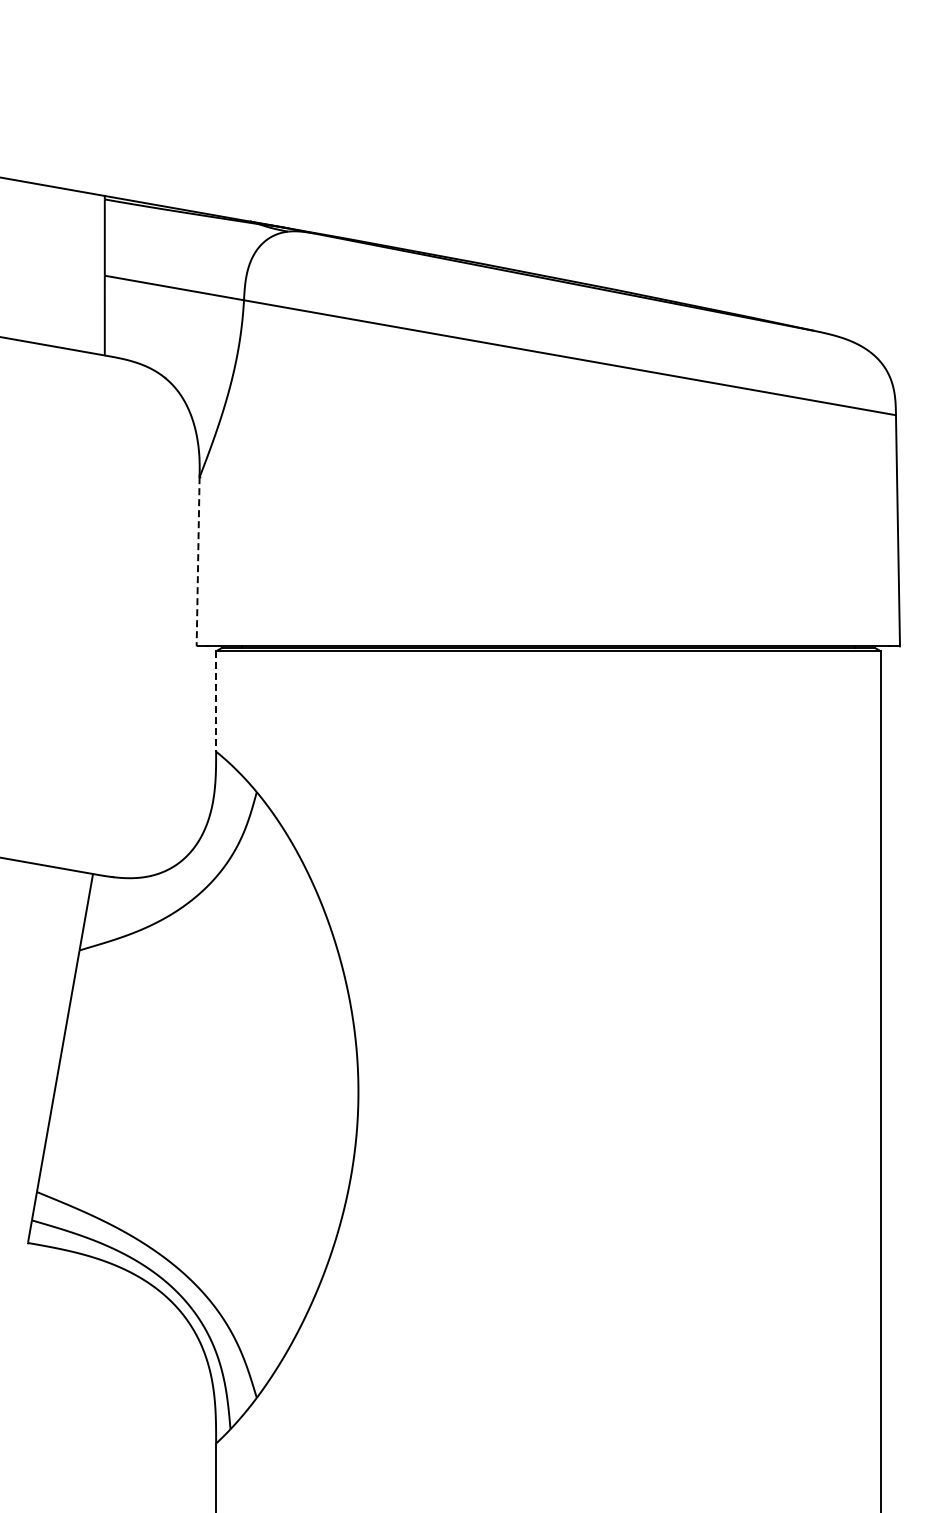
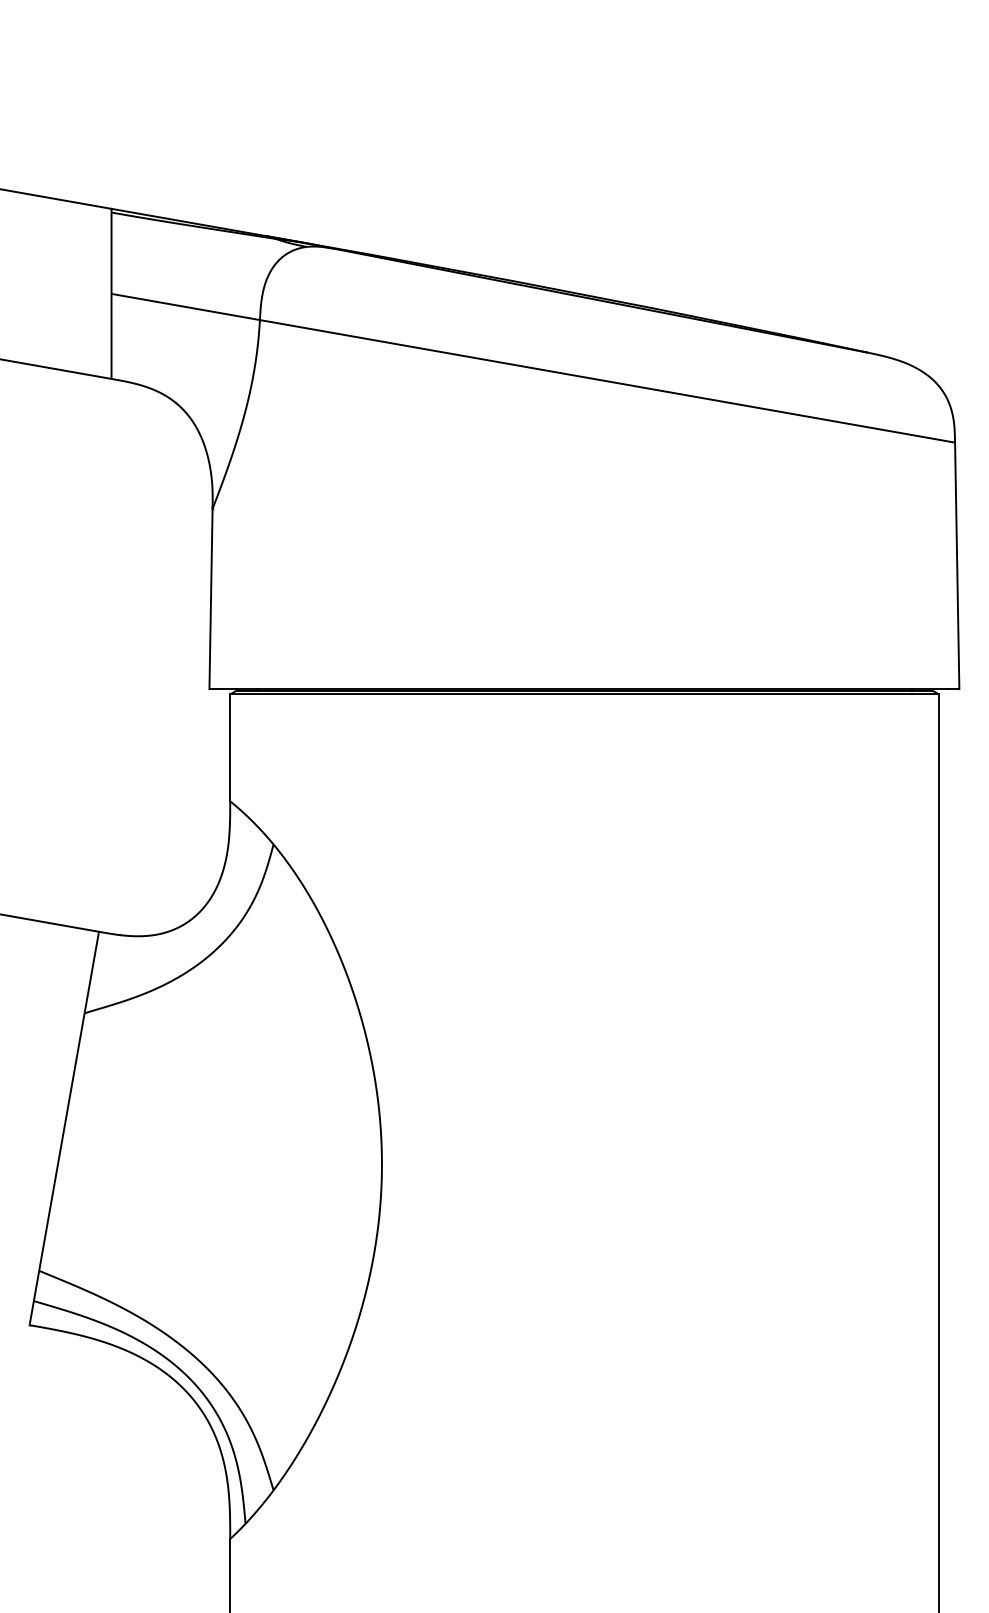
line: (198, 561) -> (211, 598), dashed -> solid
line: (216, 702) -> (230, 748), dashed -> solid

